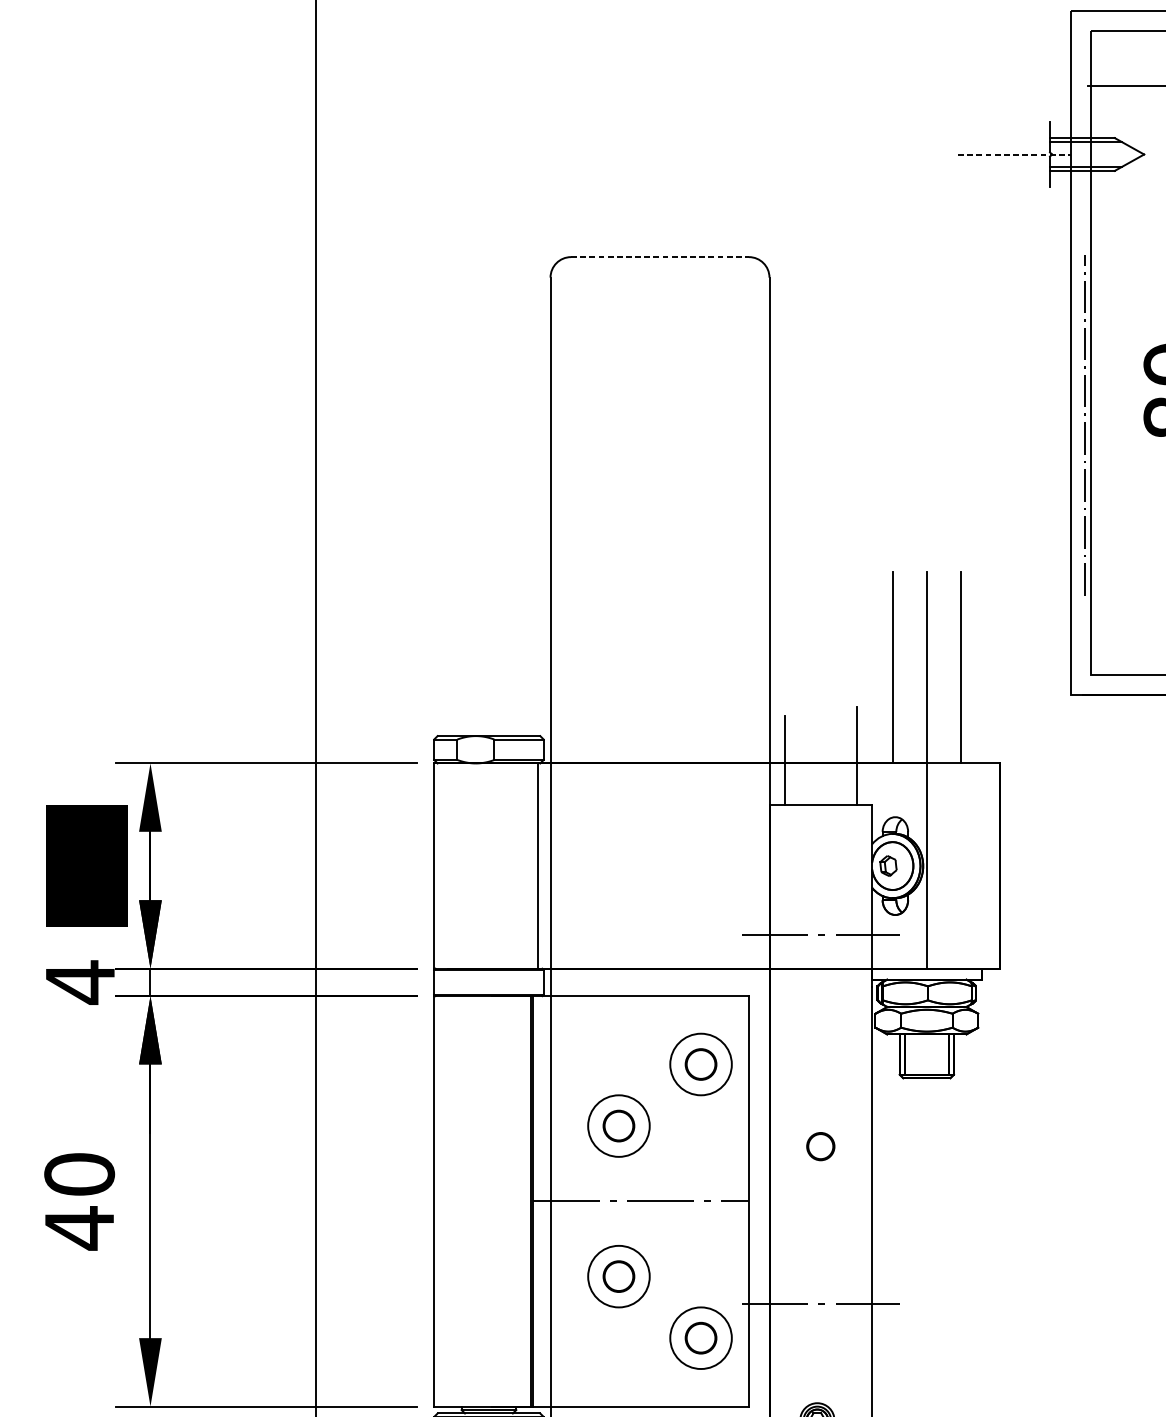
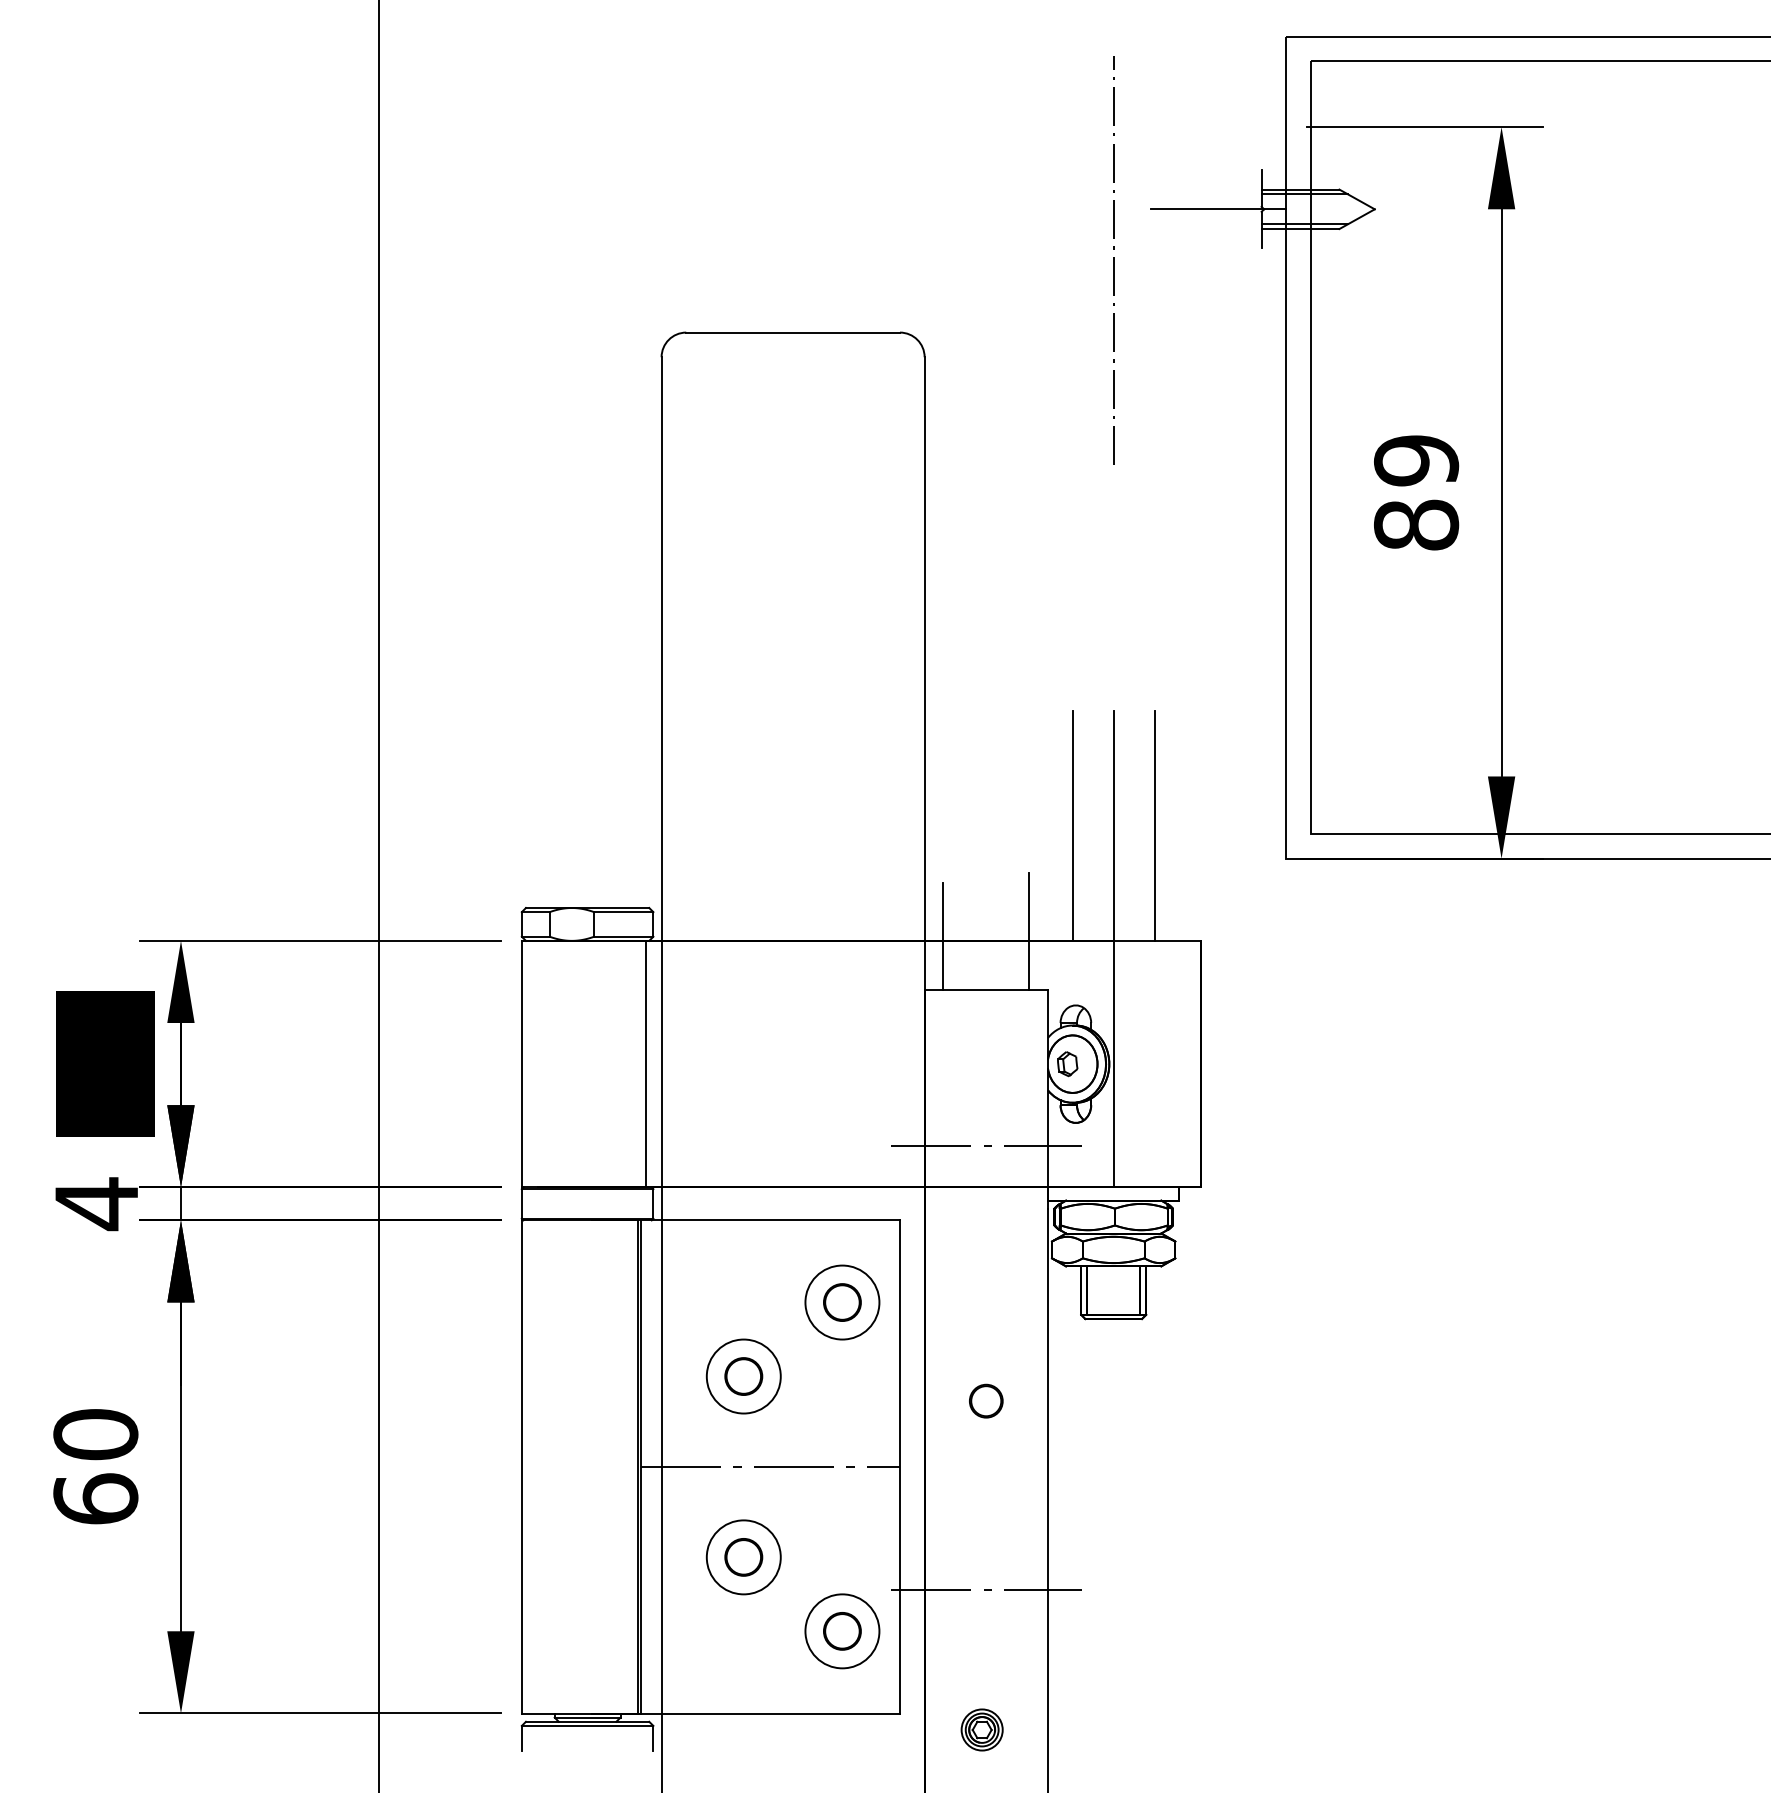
line: (1014, 154) -> (1218, 209), dashed -> solid
line: (660, 257) -> (793, 332), dashed -> solid
line: (1084, 425) -> (1113, 260), moved
text: (79, 1228) -> (95, 1499), 40 -> 60

